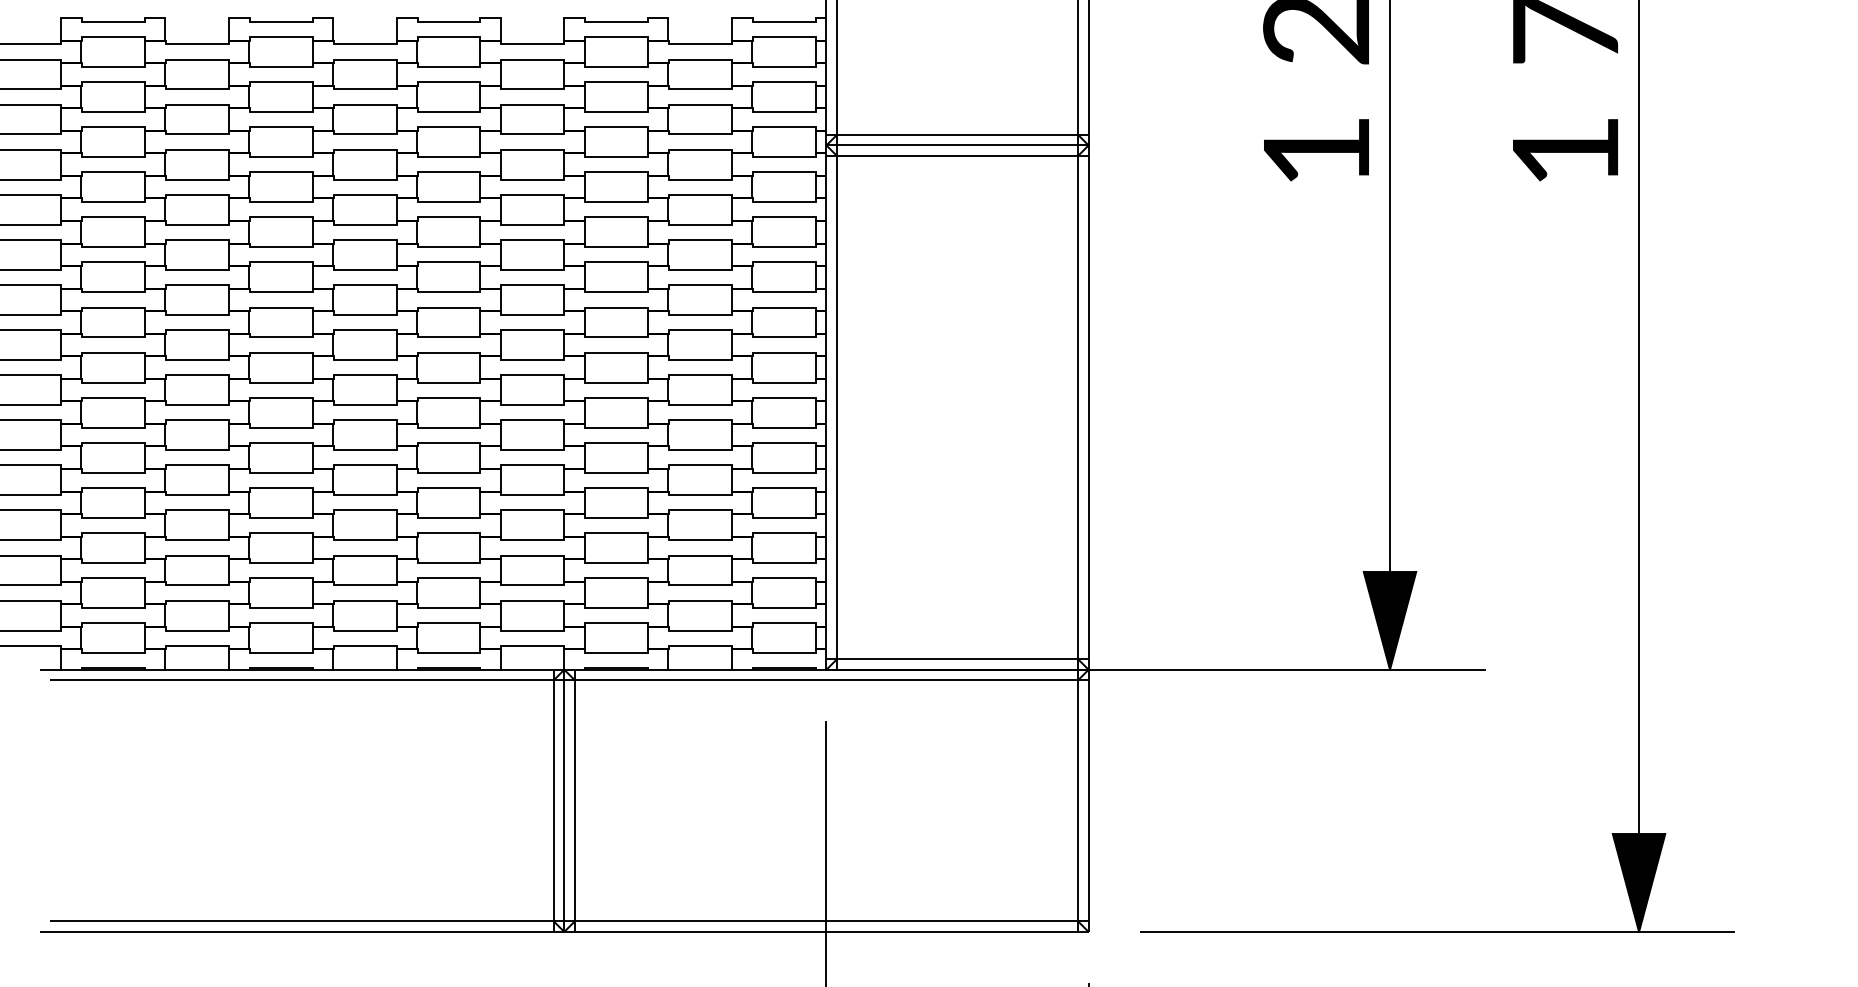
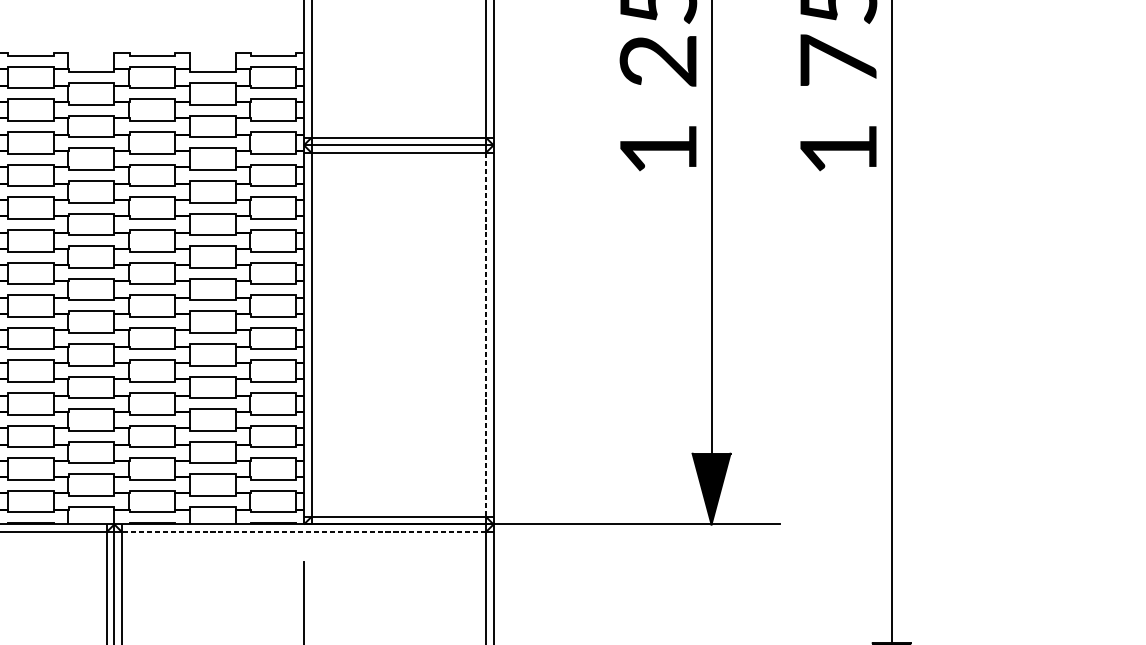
line: (1078, 407) -> (486, 334), solid -> dashed
line: (826, 680) -> (304, 532), solid -> dashed

